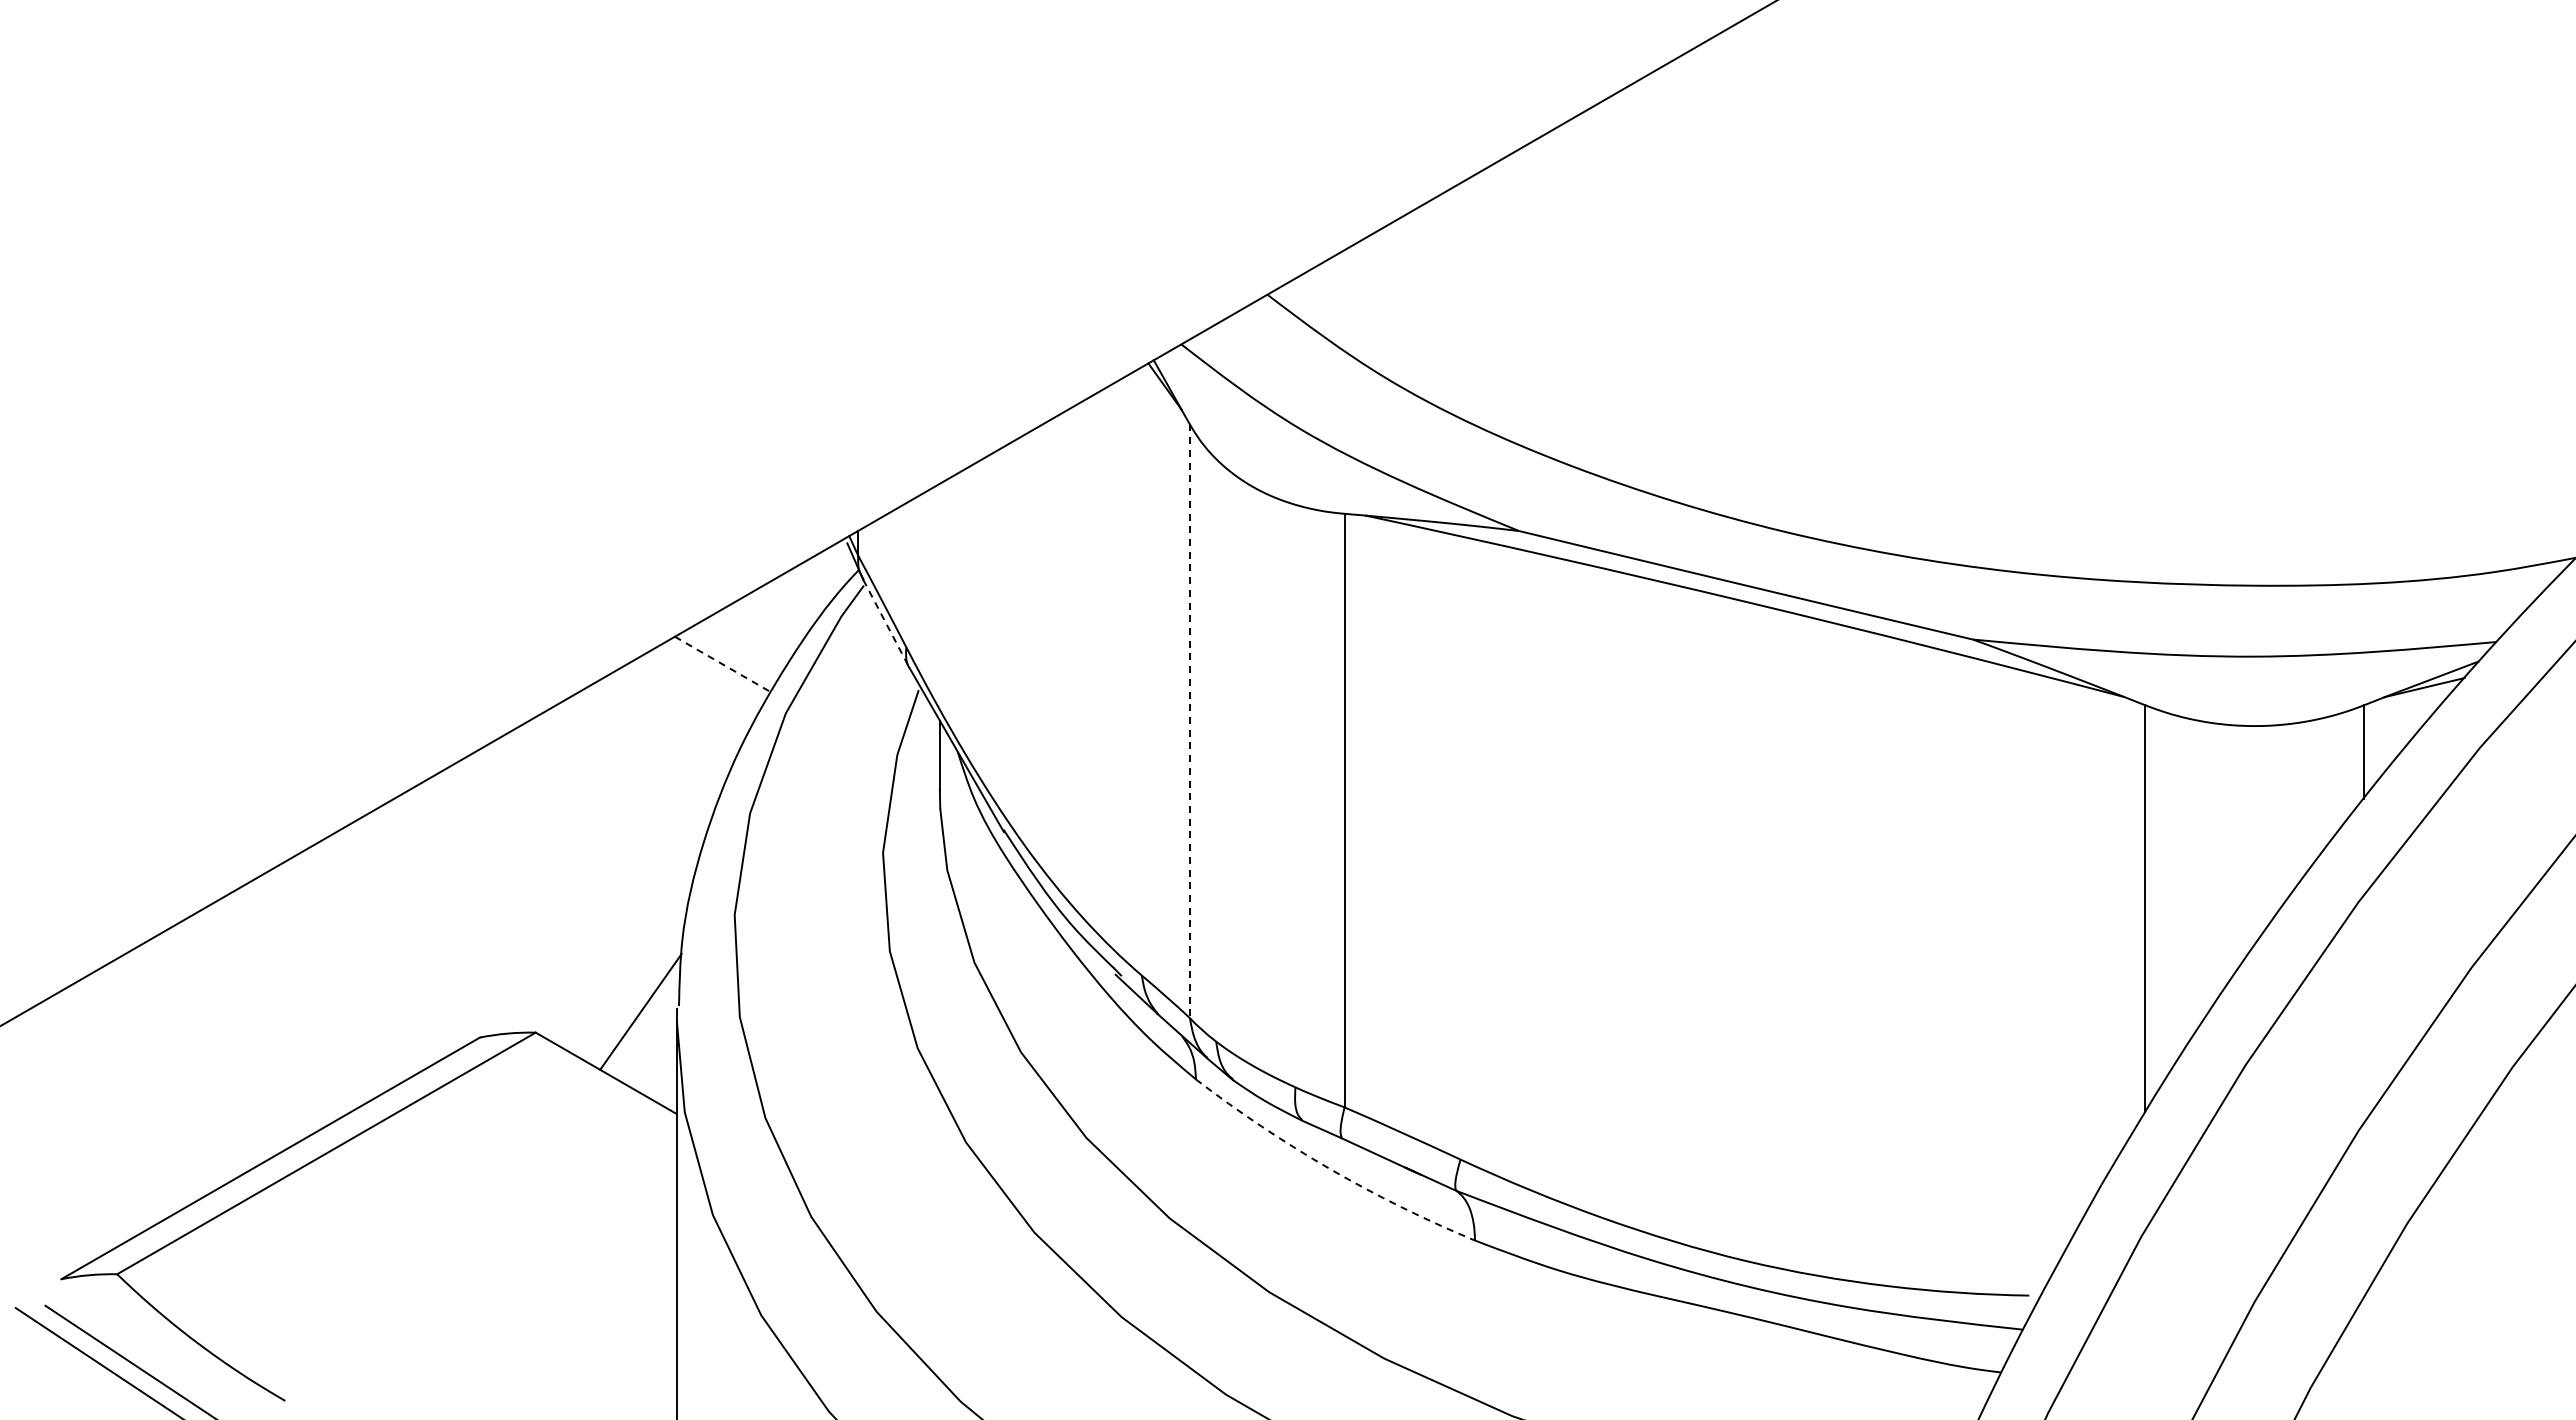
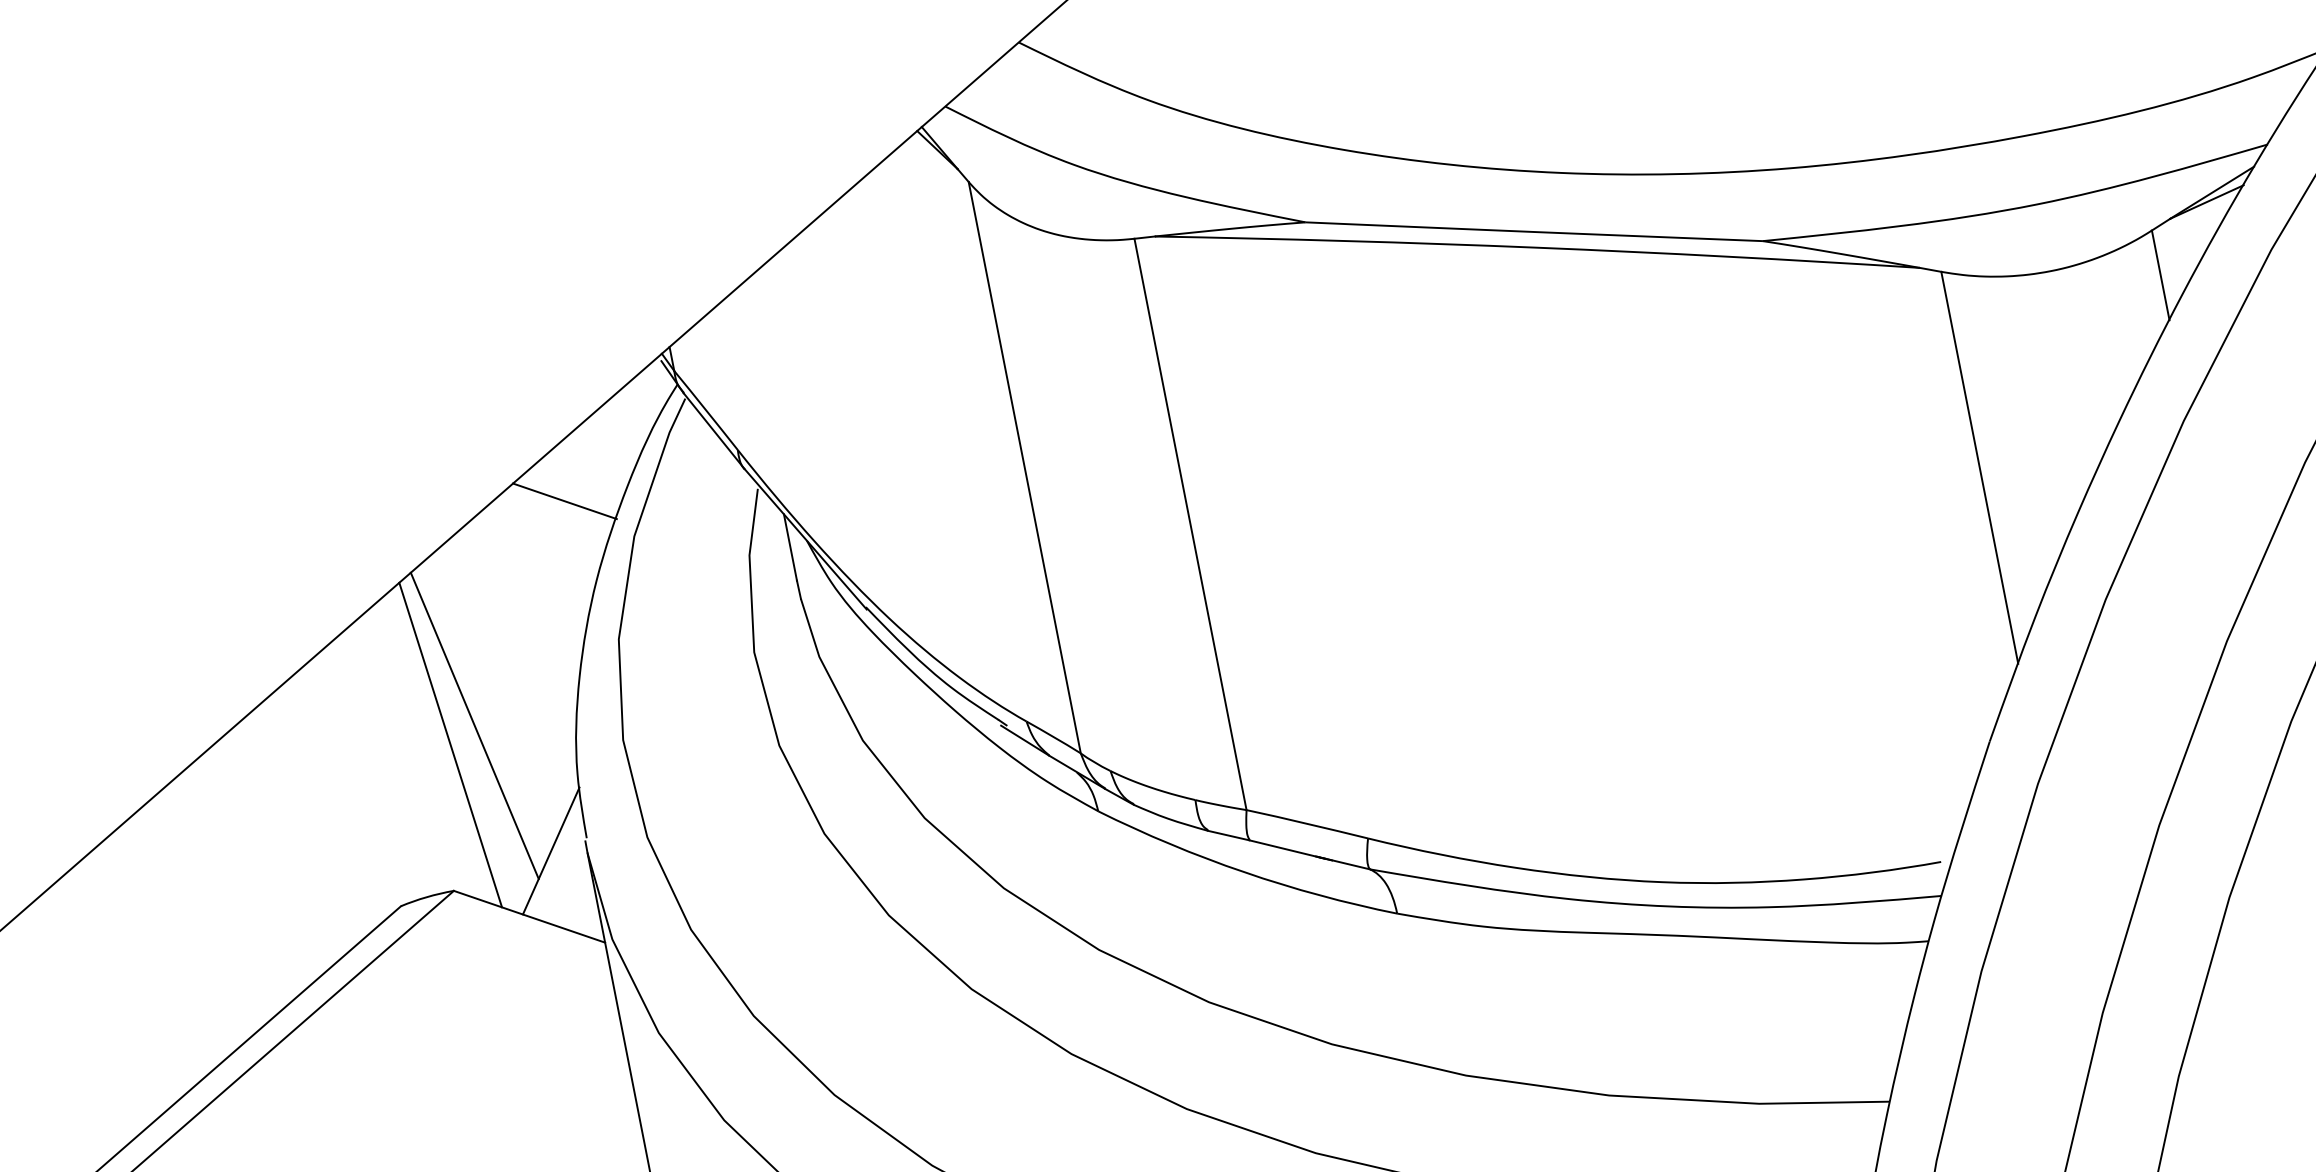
line: (886, 623) -> (714, 430), dashed -> solid
line: (723, 664) -> (565, 501), dashed -> solid
line: (1189, 721) -> (1024, 467), dashed -> solid
line: (588, 871) -> (474, 725), added
line: (560, 885) -> (449, 744), added
arc: (1330, 1169) -> (1244, 872), dashed -> solid

